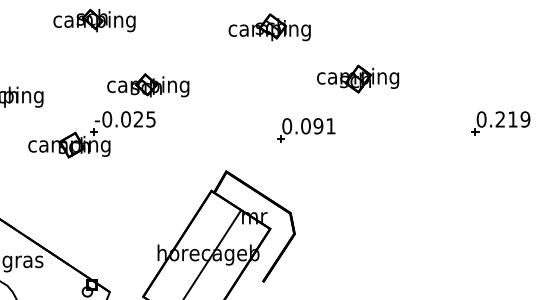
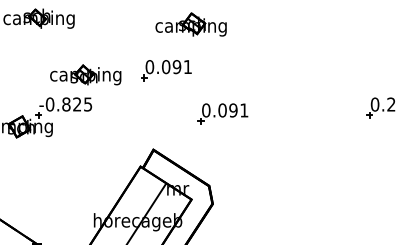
part: (358, 78) -> (268, 69), removed
part: (241, 80) -> (166, 70), added
text: (125, 119) -> (65, 104), -0.025 -> -0.825

